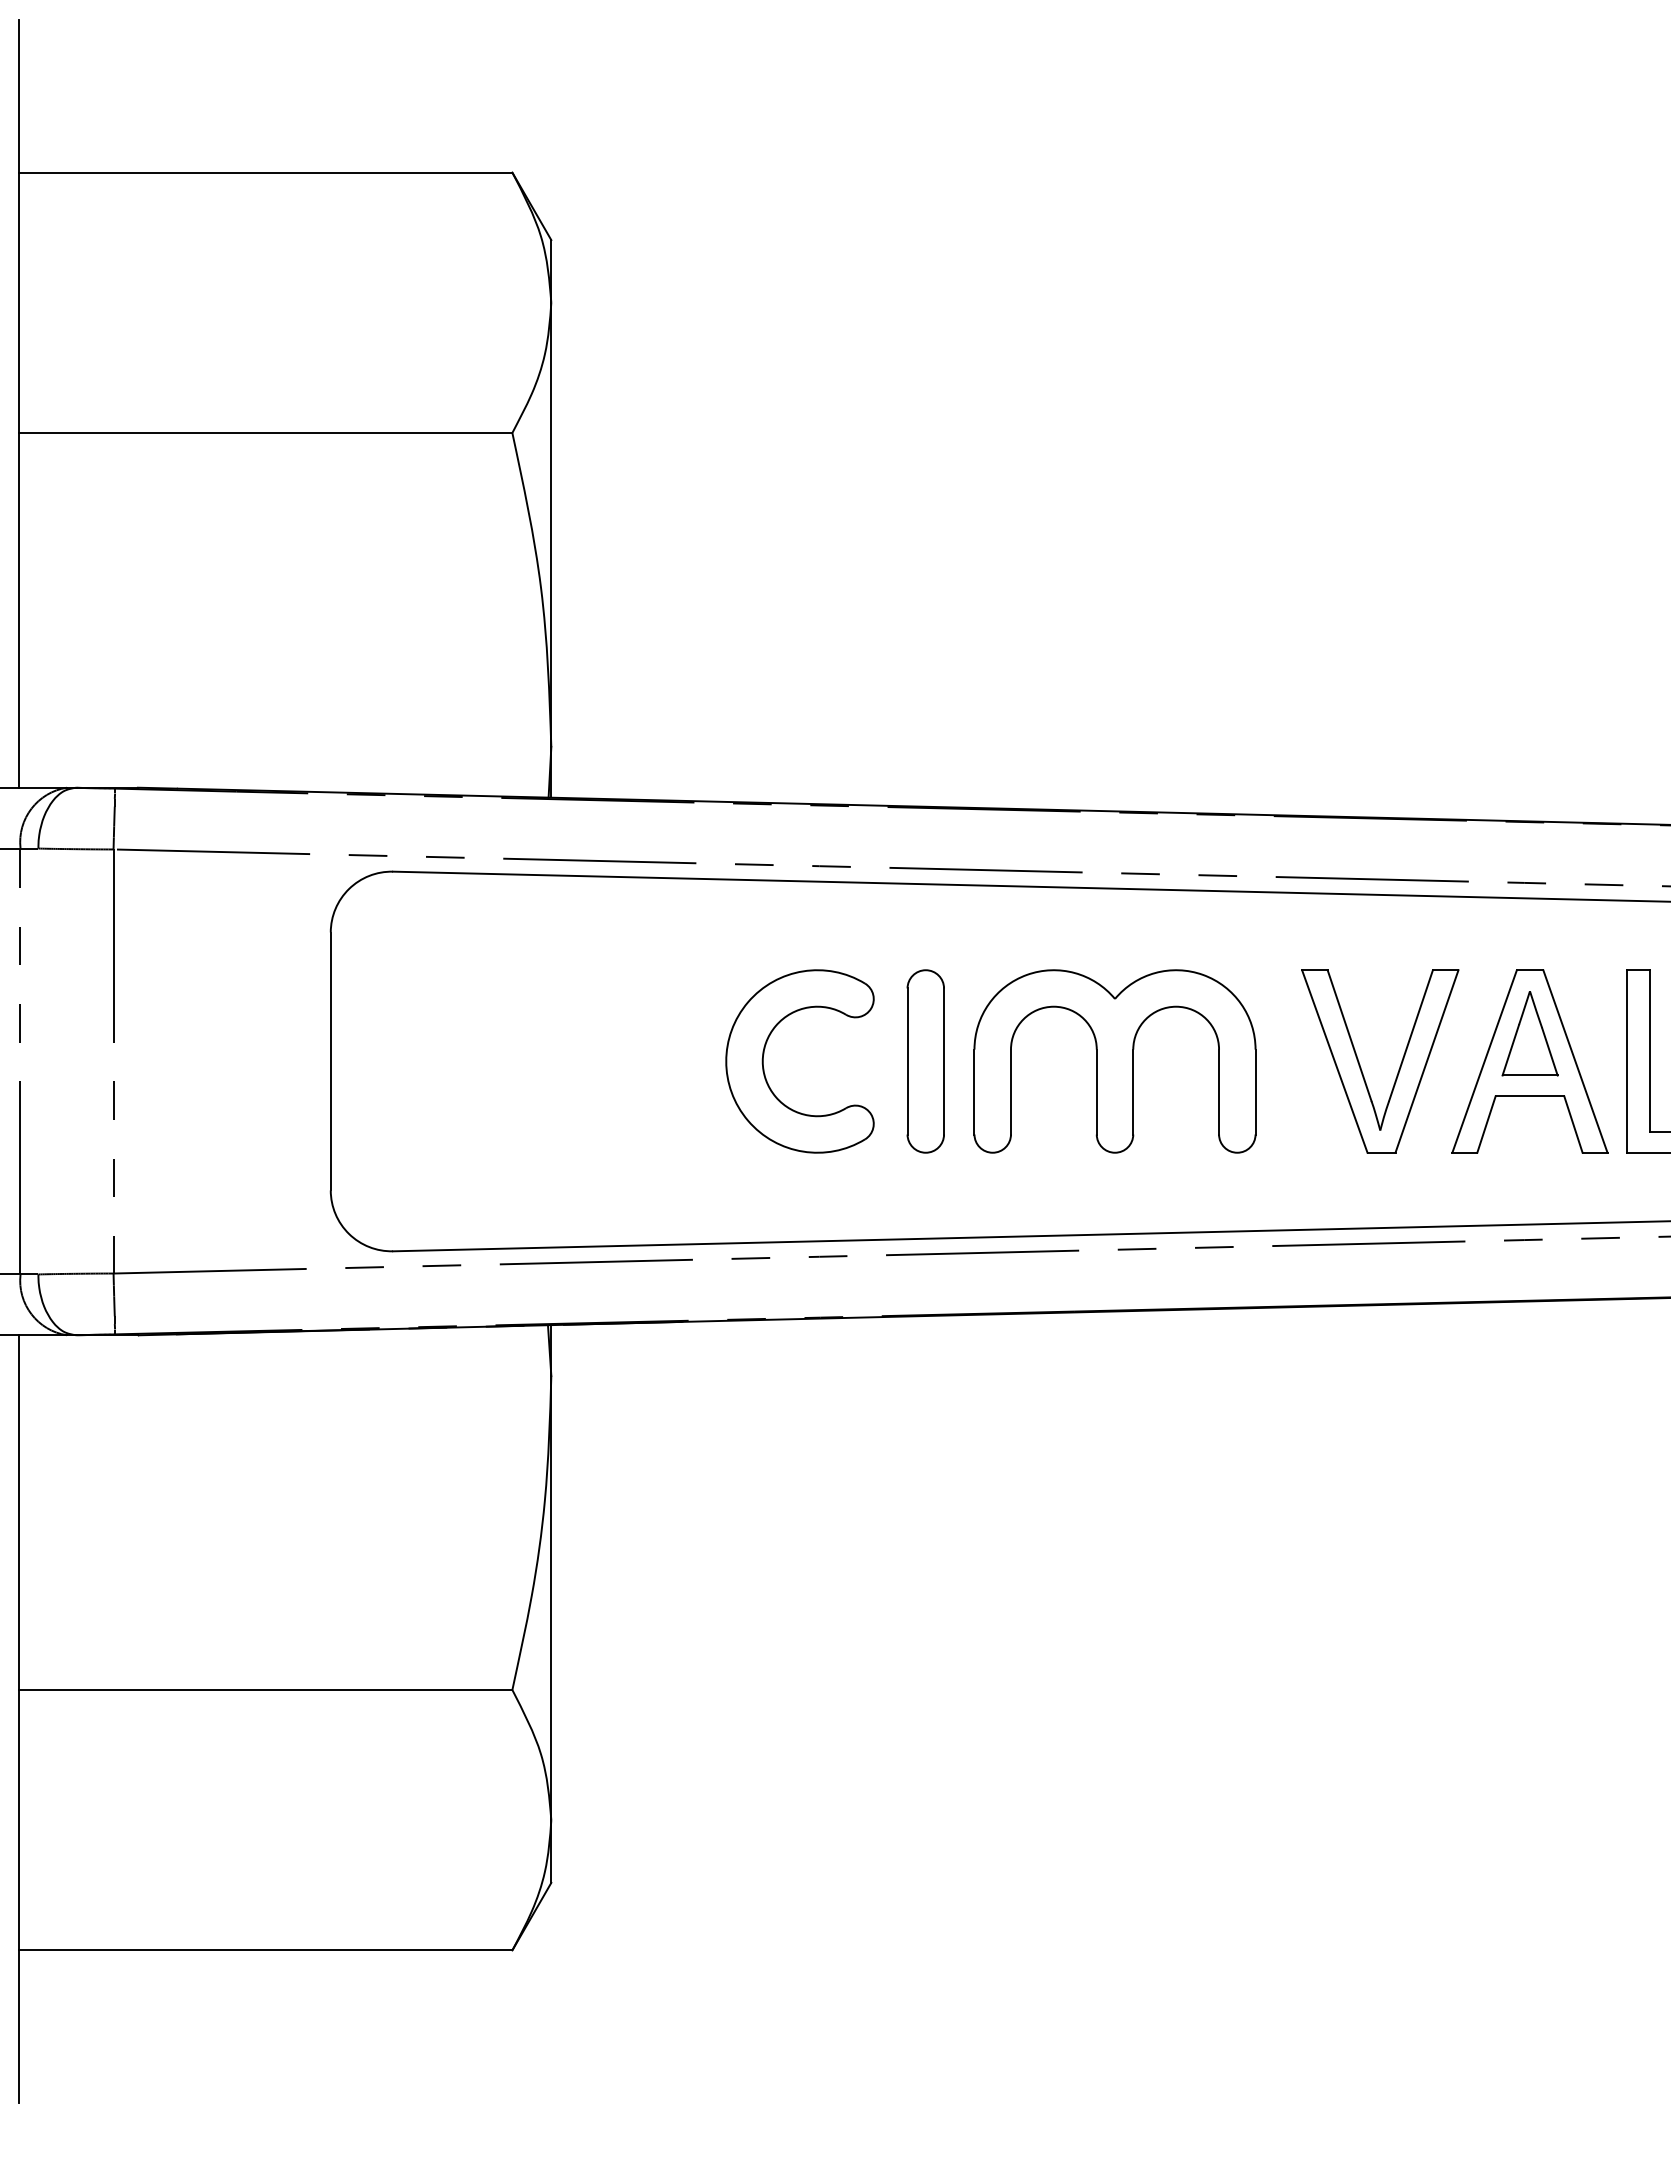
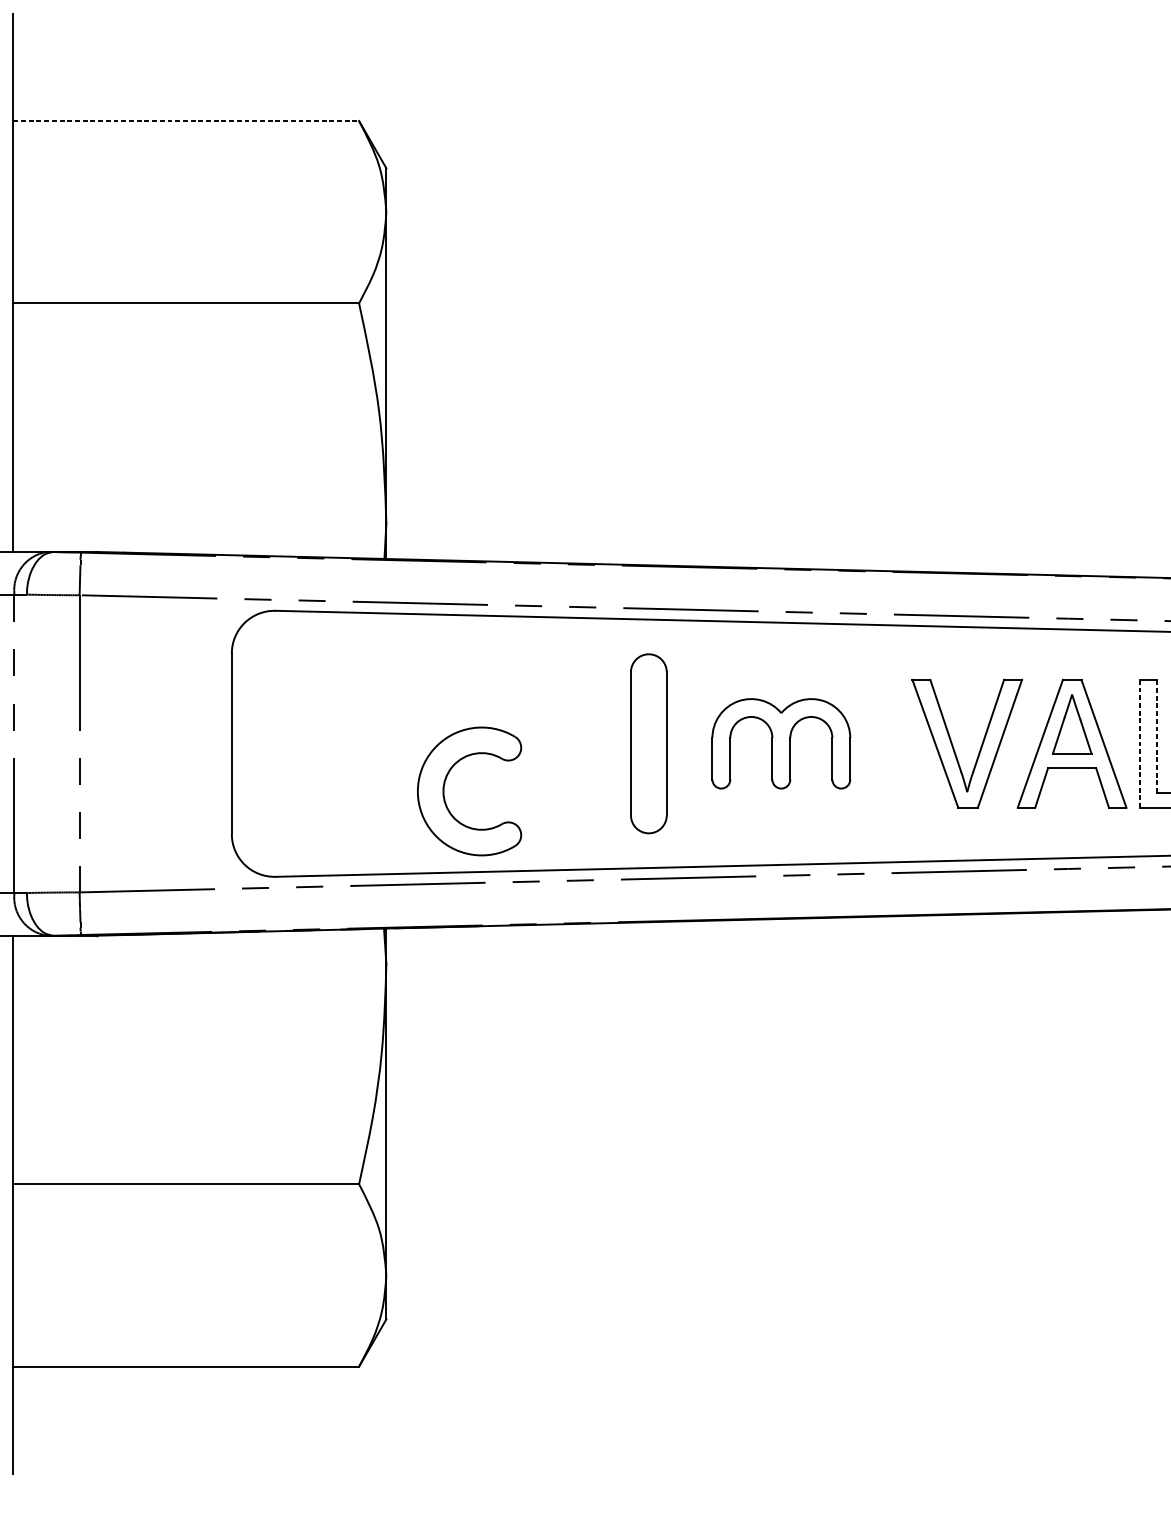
line: (265, 172) -> (186, 120), solid -> dashed
line: (1650, 1051) -> (1156, 736), solid -> dashed
part: (764, 1054) -> (444, 786), moved
part: (925, 1061) -> (648, 743), size x1.4
part: (1114, 1061) -> (780, 743), size x0.7
line: (1627, 1061) -> (1140, 743), solid -> dashed

